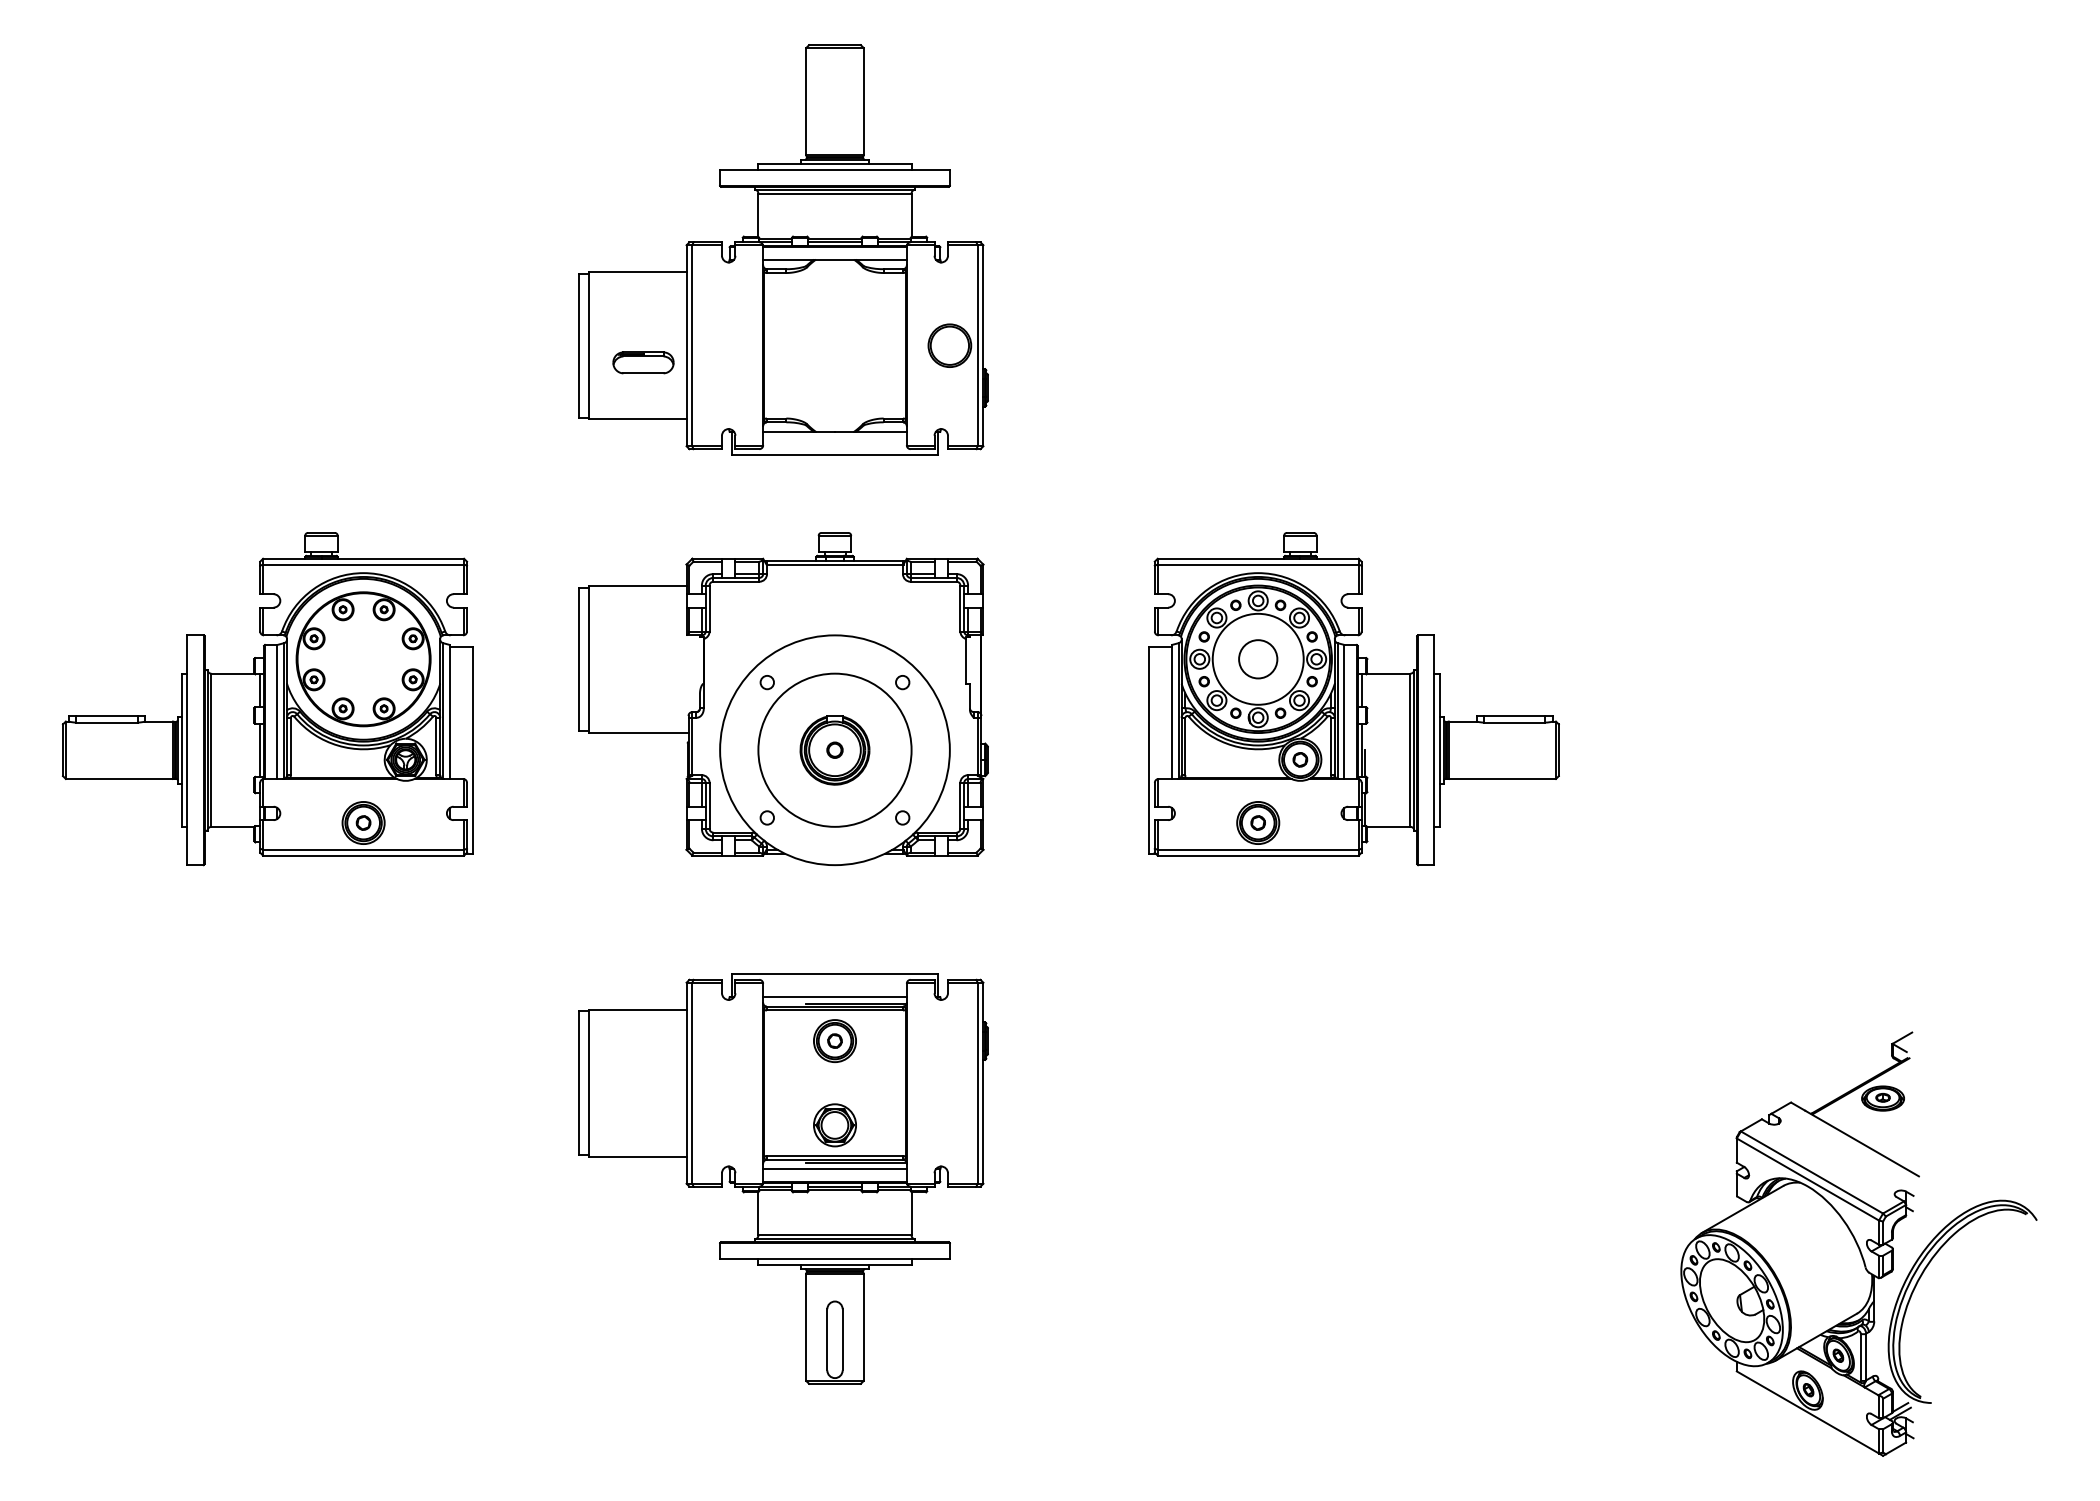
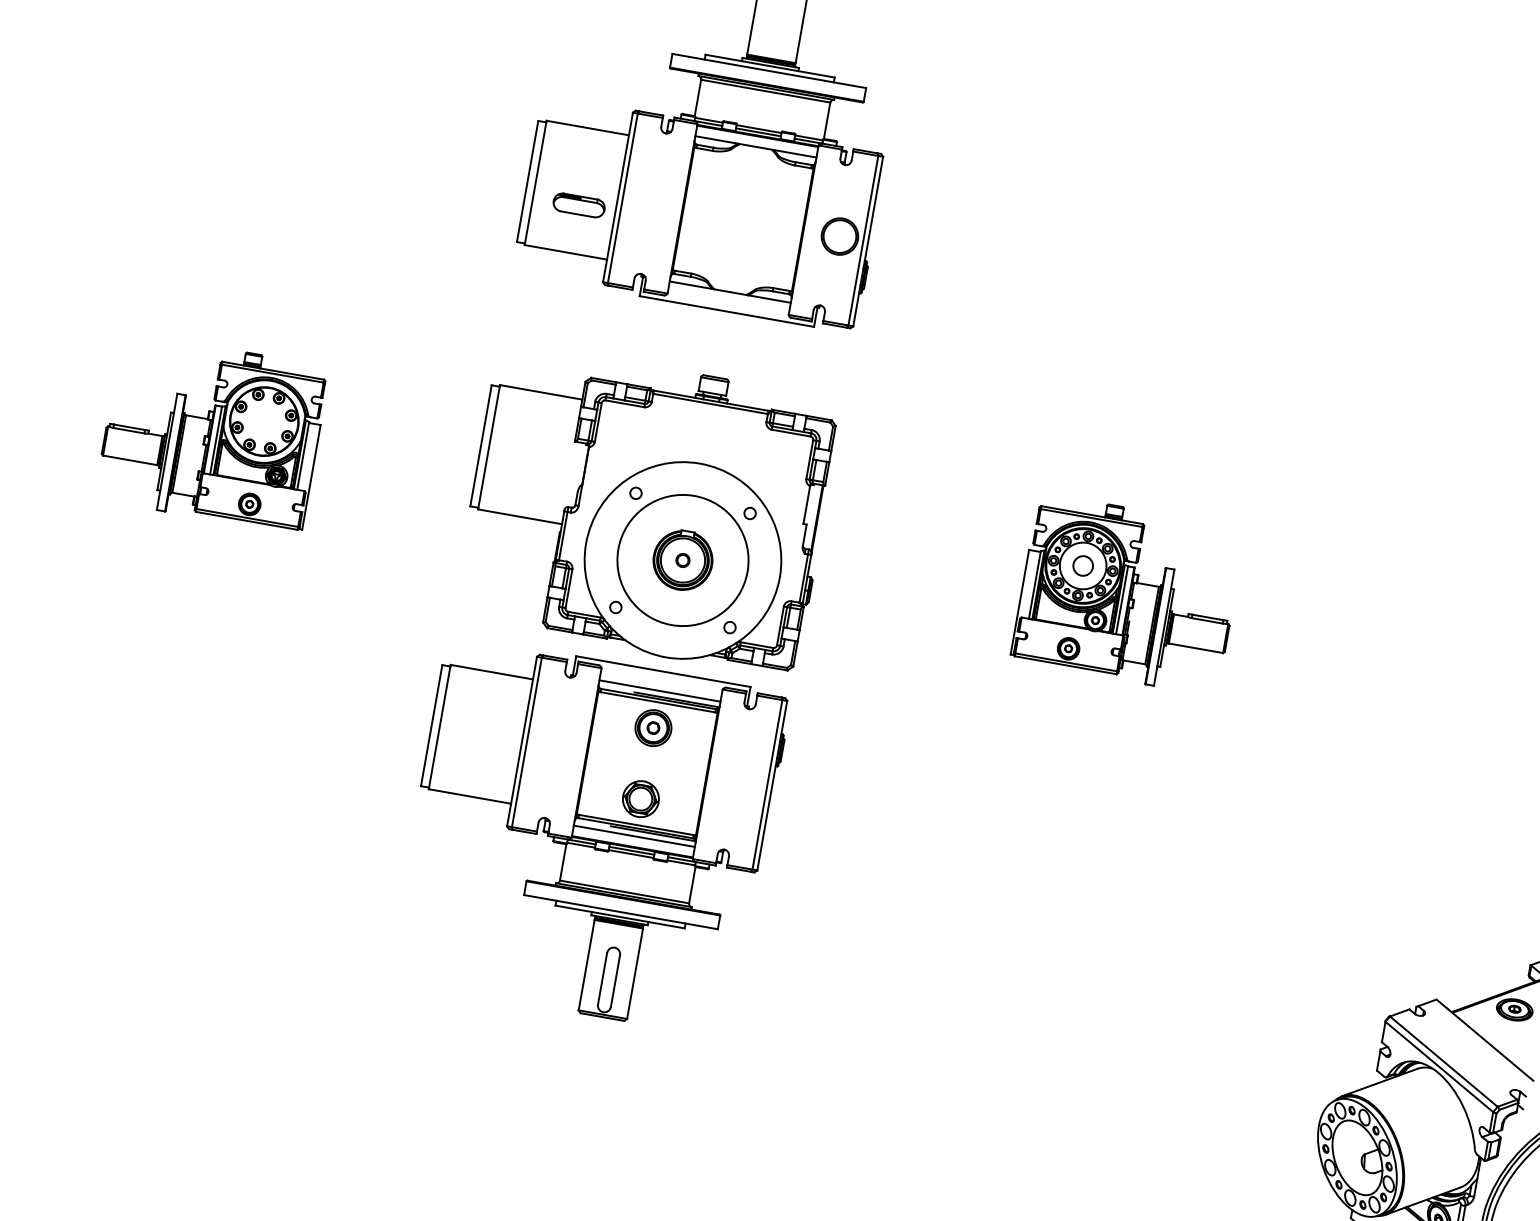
part: (267, 699) -> (212, 433), size x0.6
part: (1353, 699) -> (1127, 594), size x0.6
part: (783, 1178) -> (589, 836), moved

